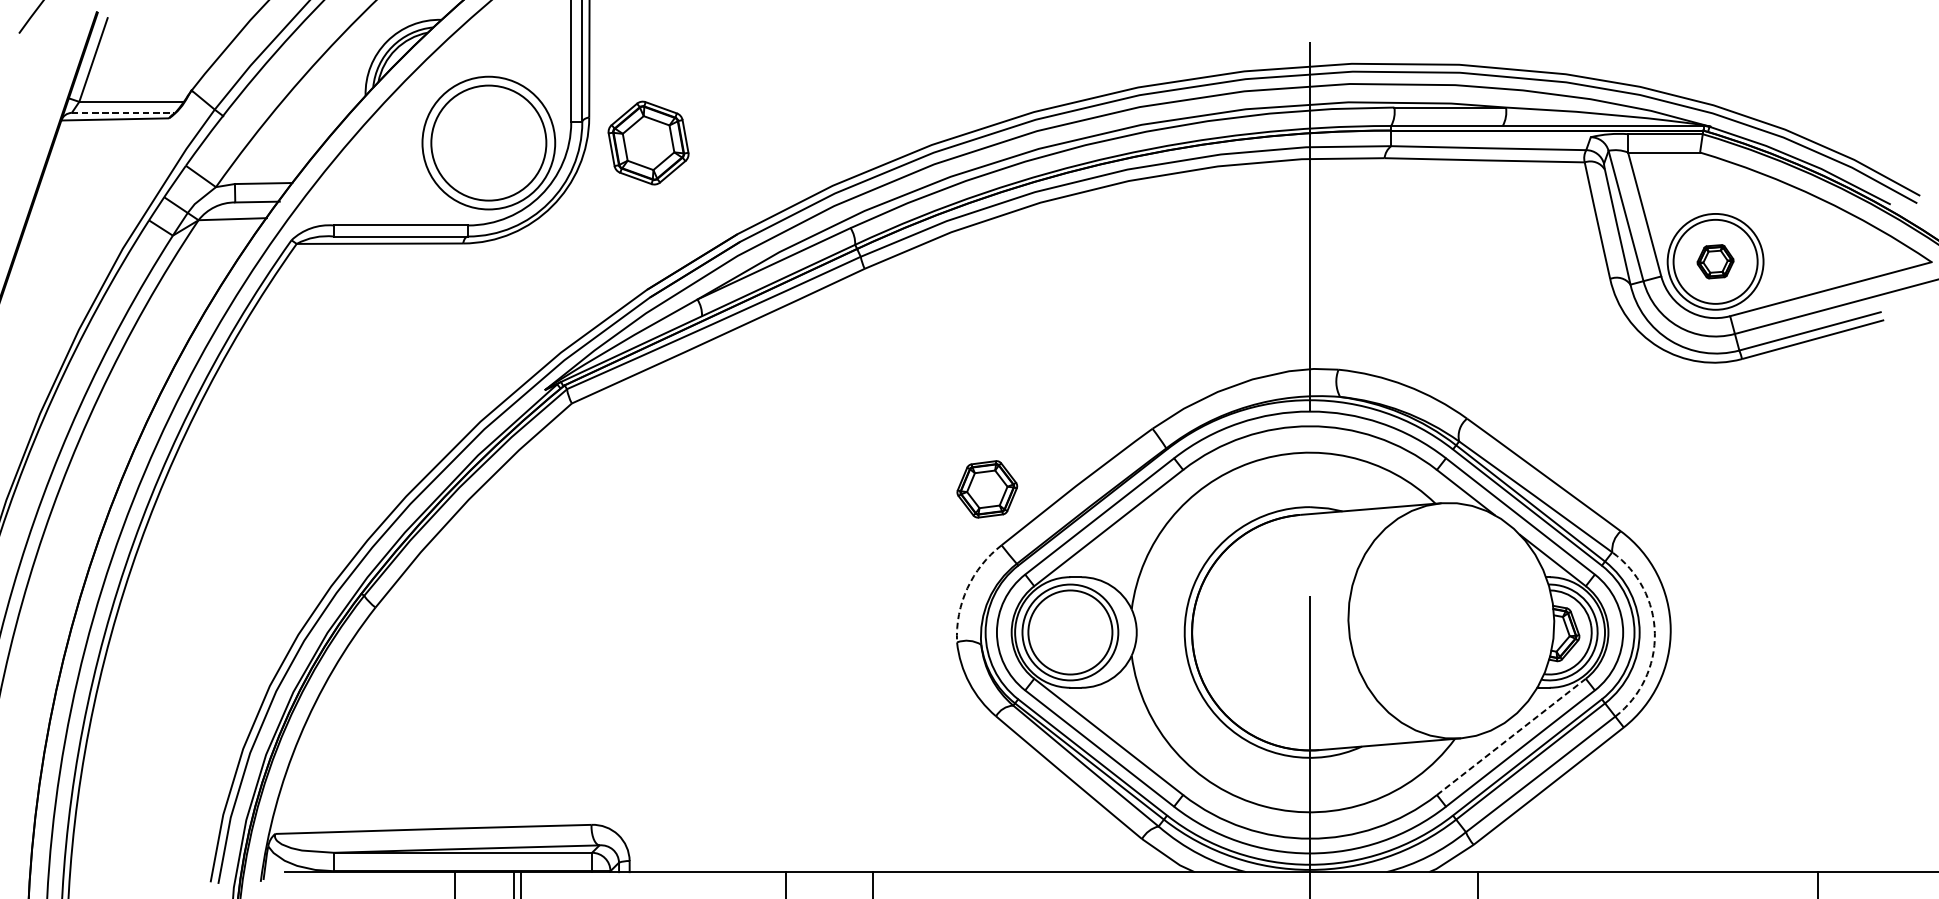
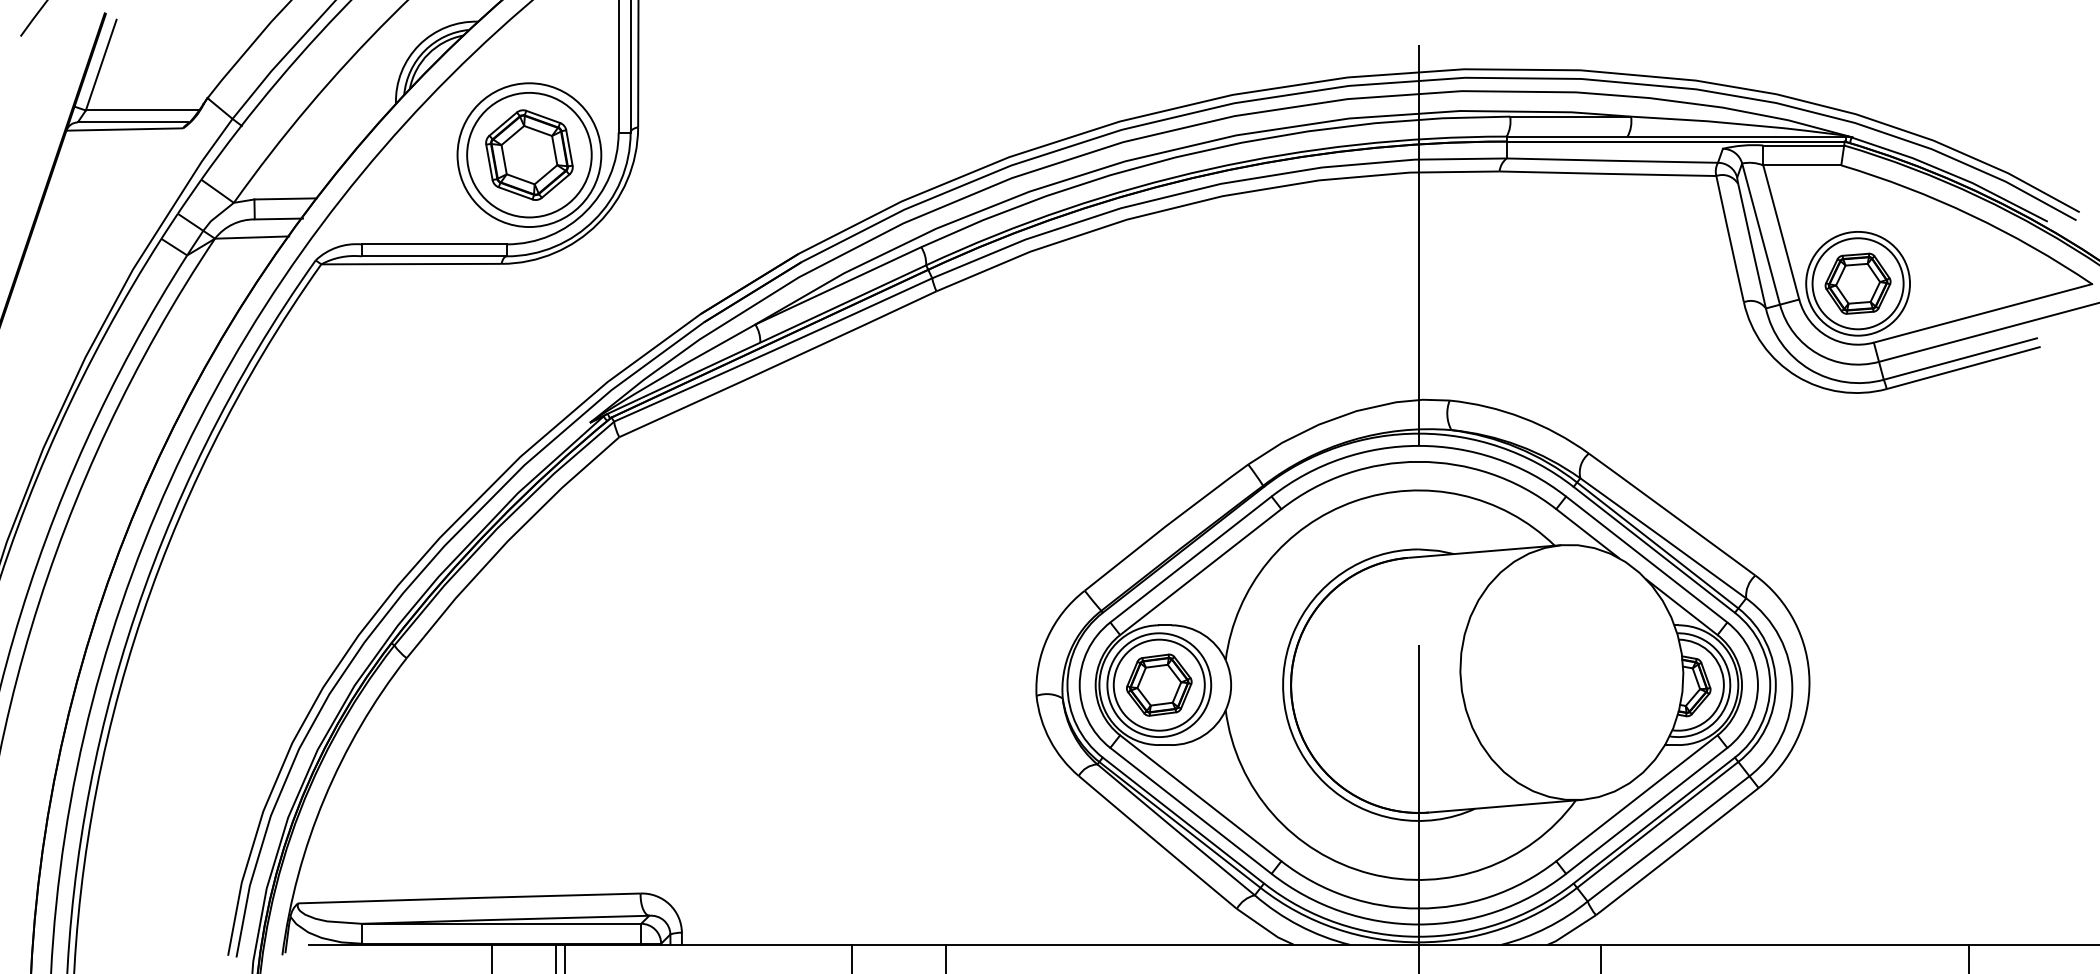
line: (123, 112) -> (133, 122), dashed -> solid
part: (648, 142) -> (529, 154), moved
part: (1715, 261) -> (1857, 283), size x1.67
part: (987, 488) -> (1159, 684), moved
arc: (967, 588) -> (1047, 637), dashed -> solid
arc: (1655, 633) -> (1792, 686), dashed -> solid
line: (1511, 736) -> (1637, 797), dashed -> solid

